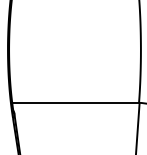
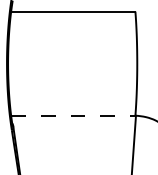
line: (75, 102) -> (73, 115), solid -> dashed

